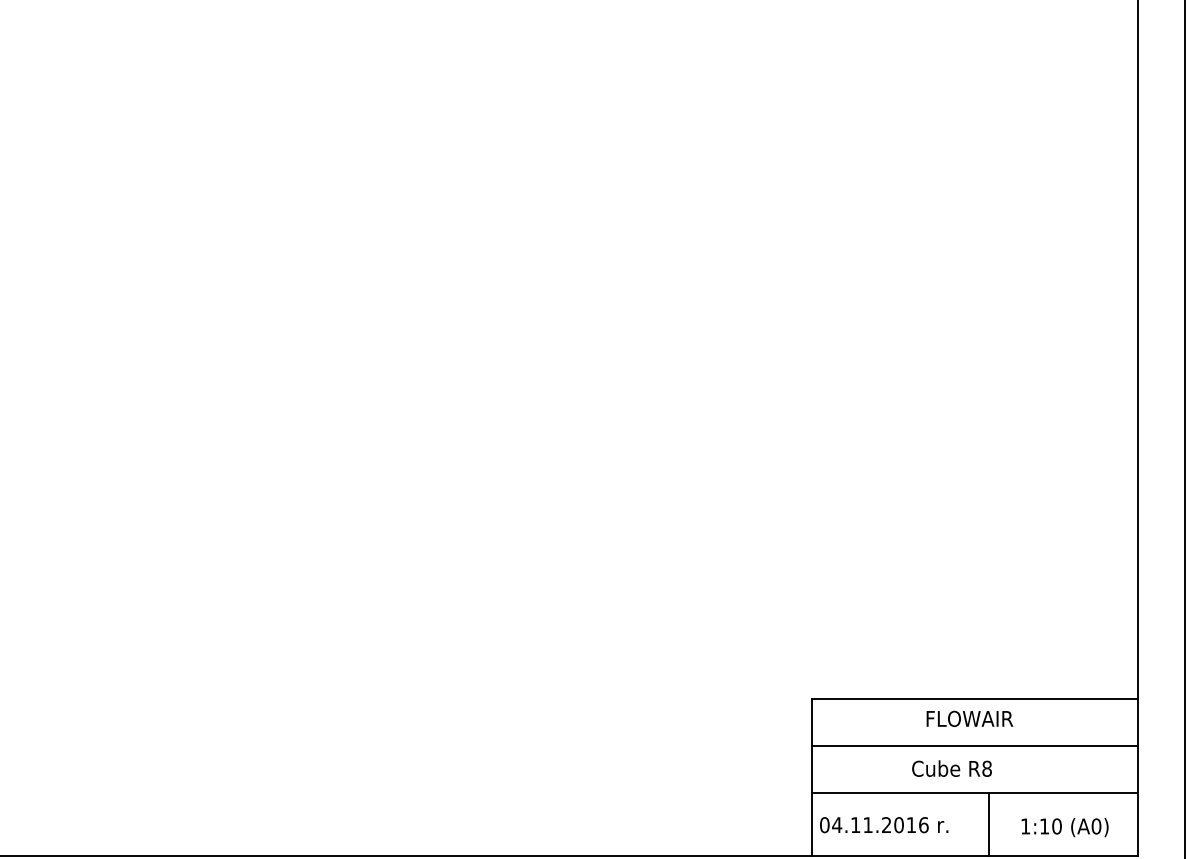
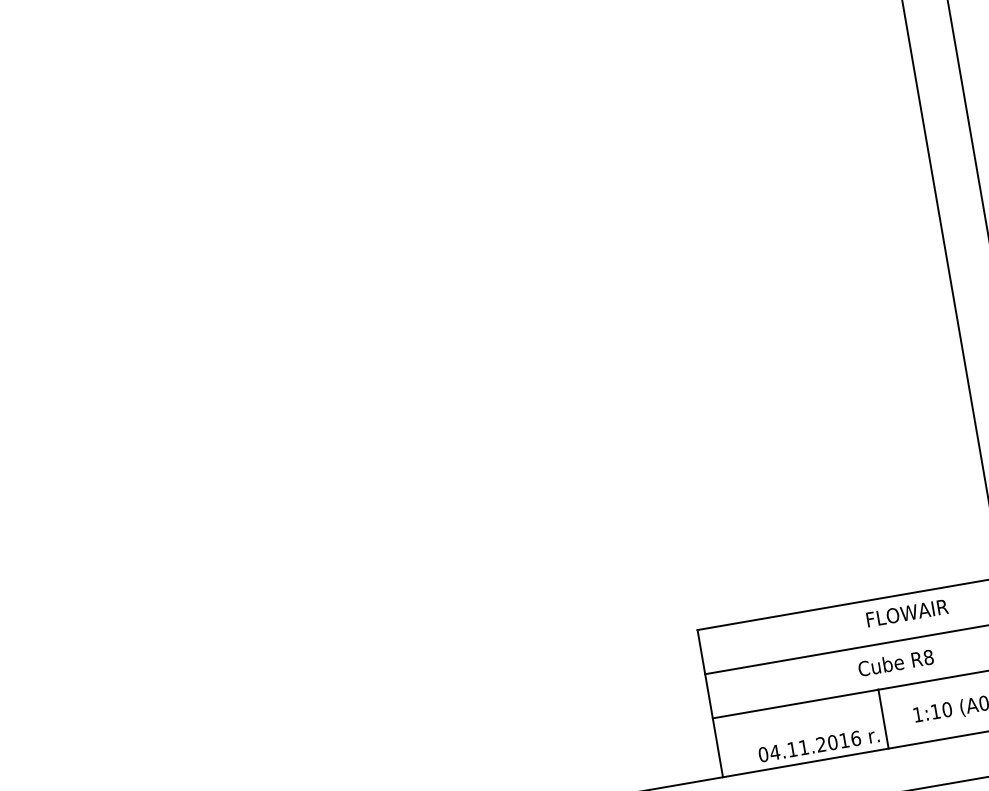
text: (969, 718) -> (906, 612), moved
text: (951, 768) -> (895, 662), moved
text: (884, 825) -> (819, 745), moved

